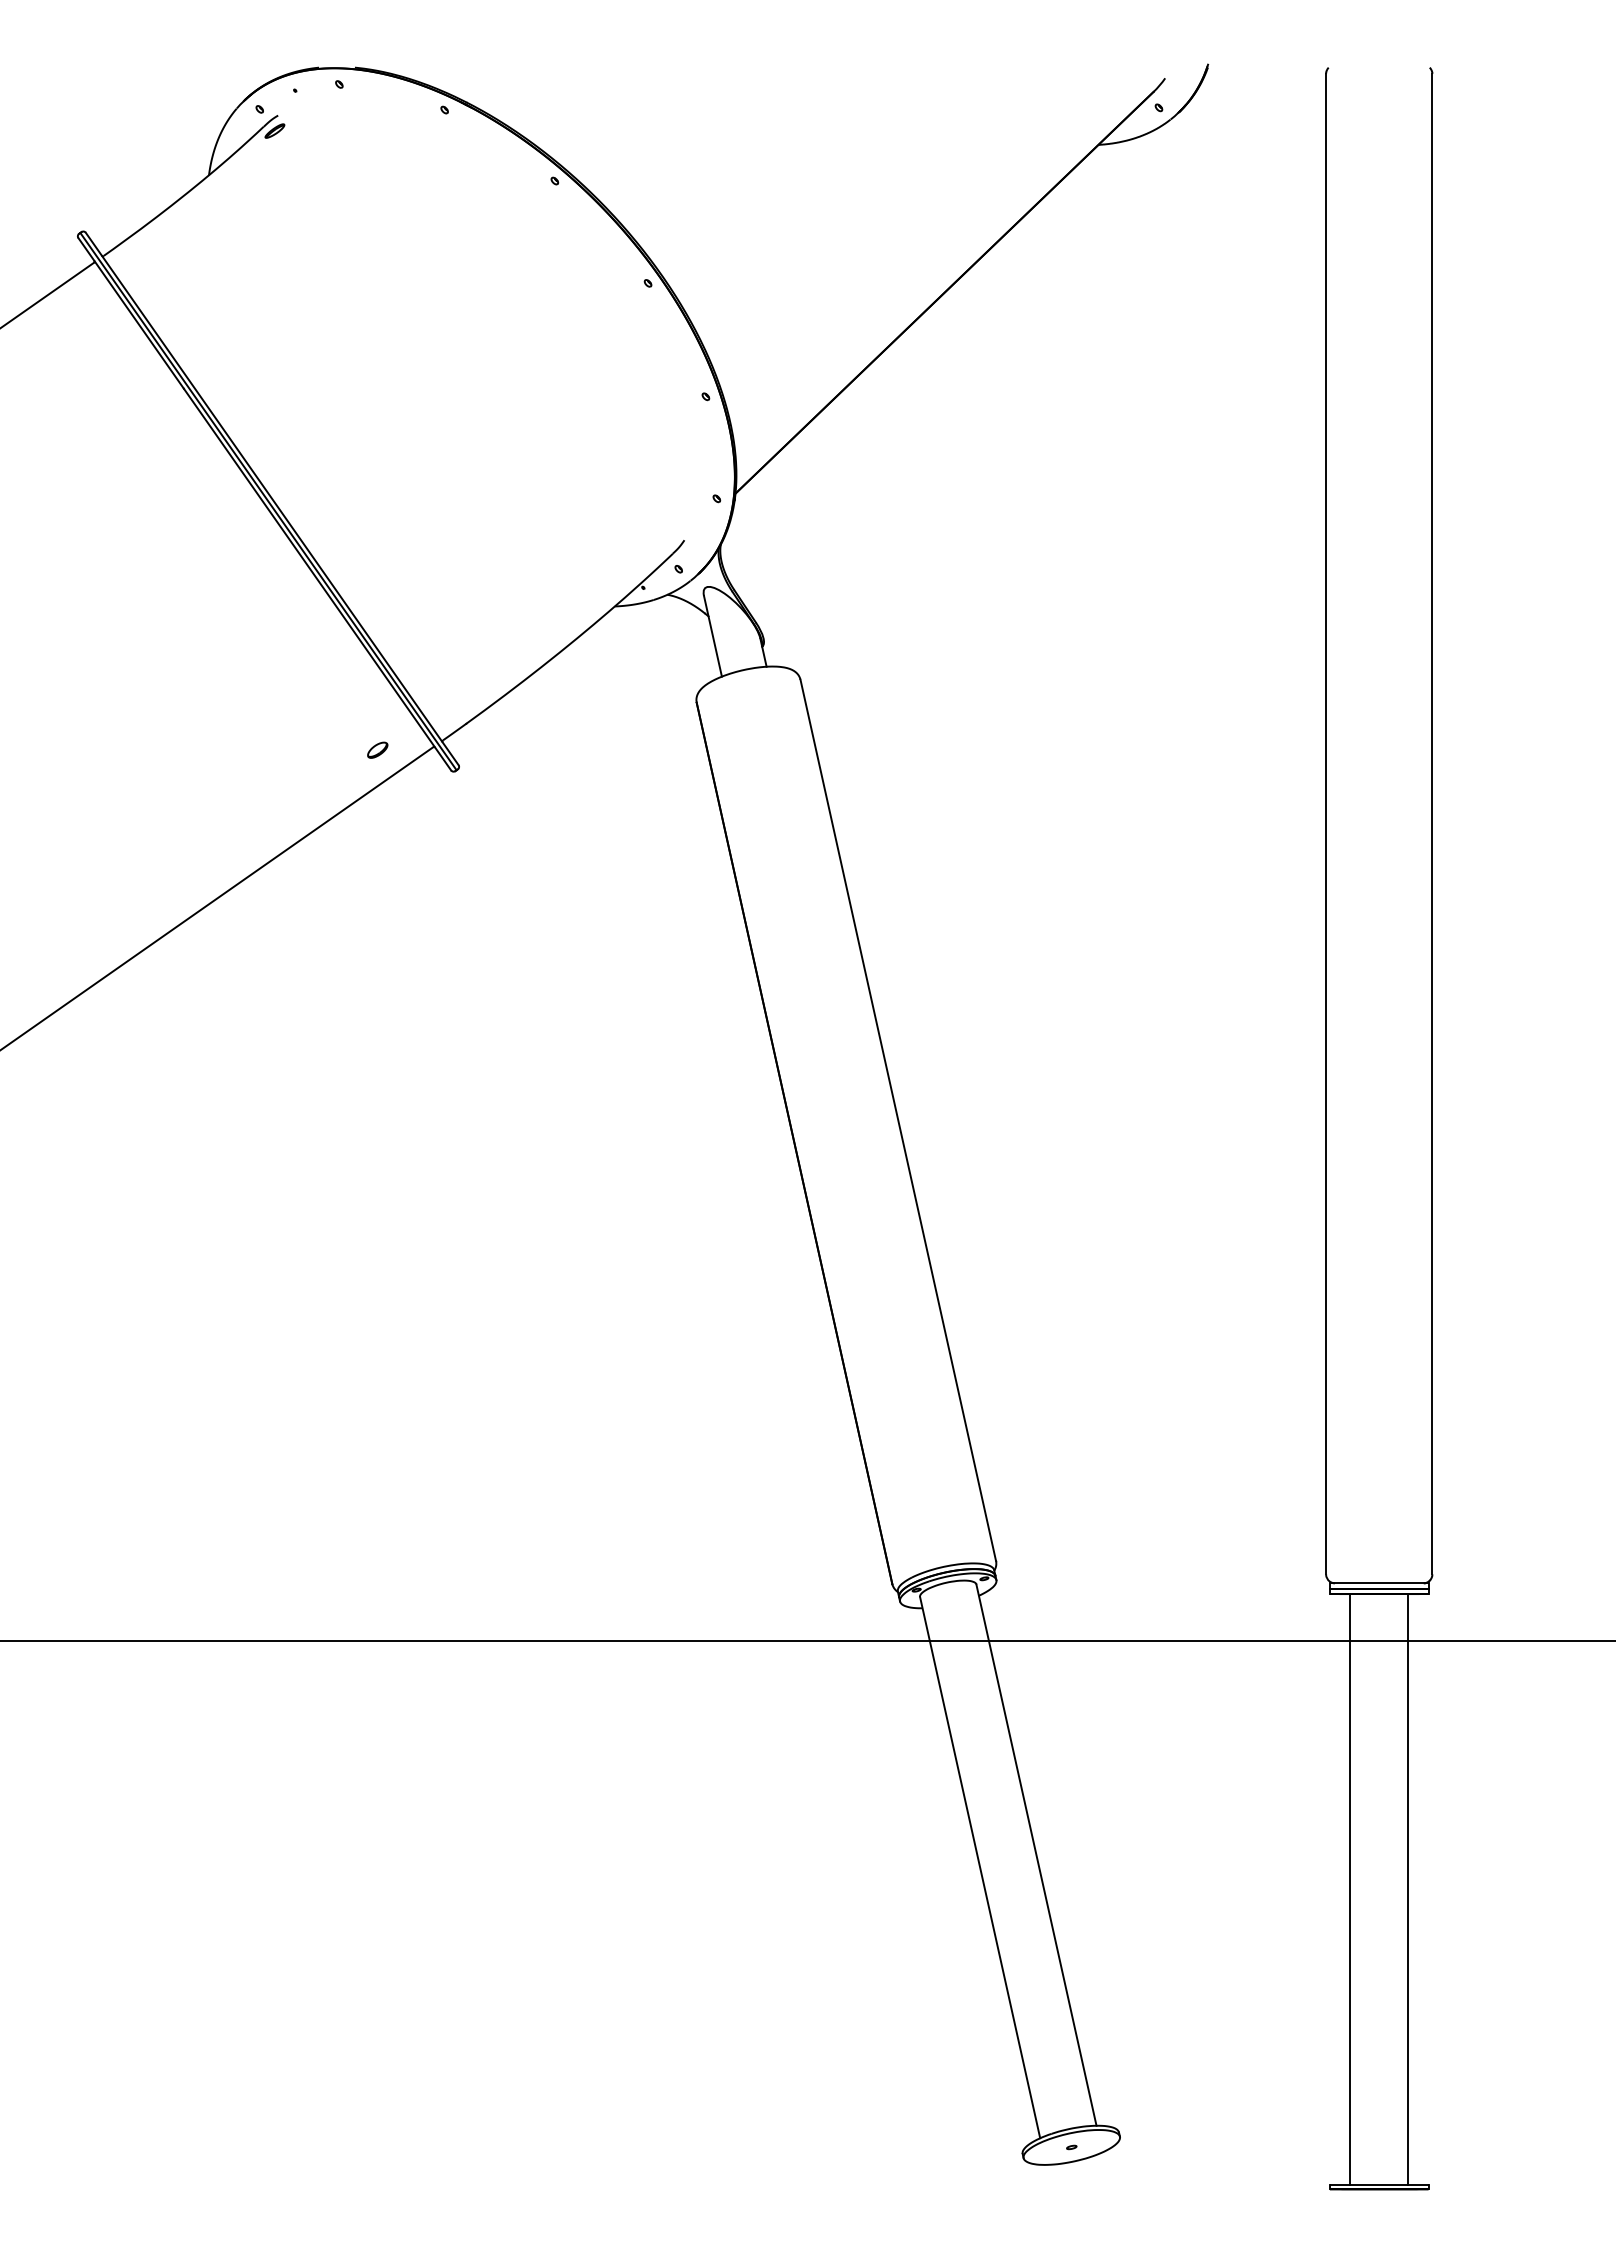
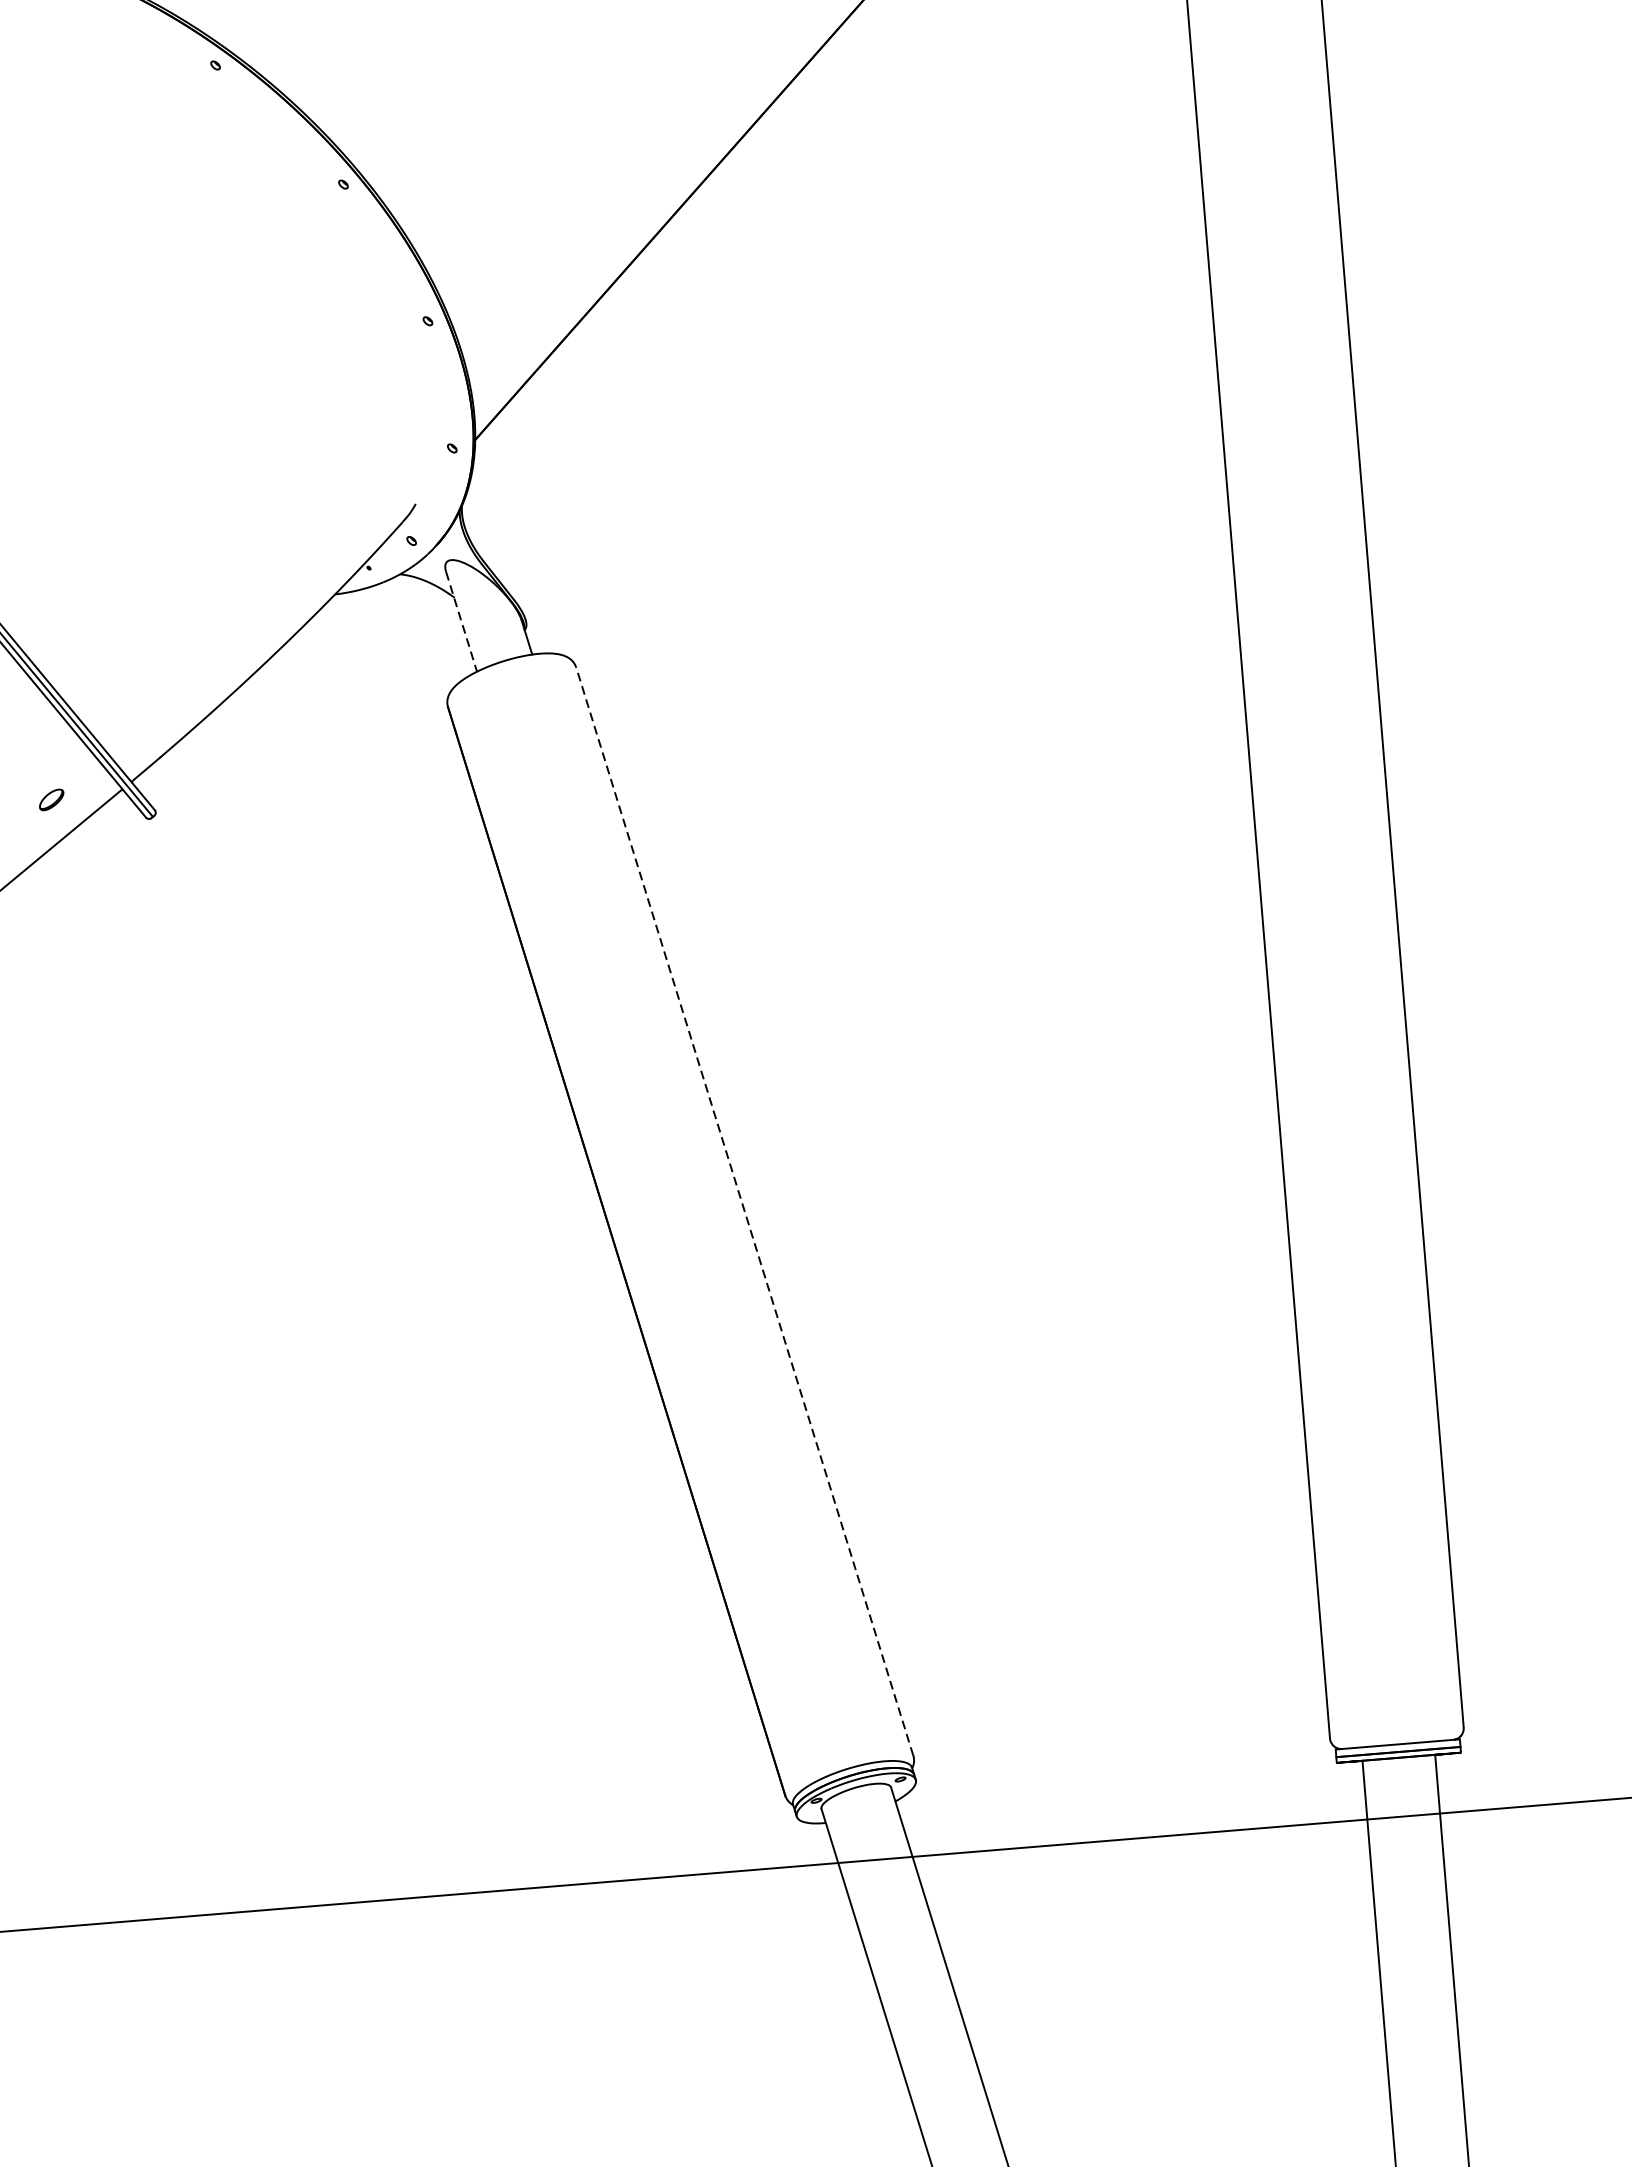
line: (713, 636) -> (462, 622), solid -> dashed
line: (898, 1119) -> (744, 1210), solid -> dashed

